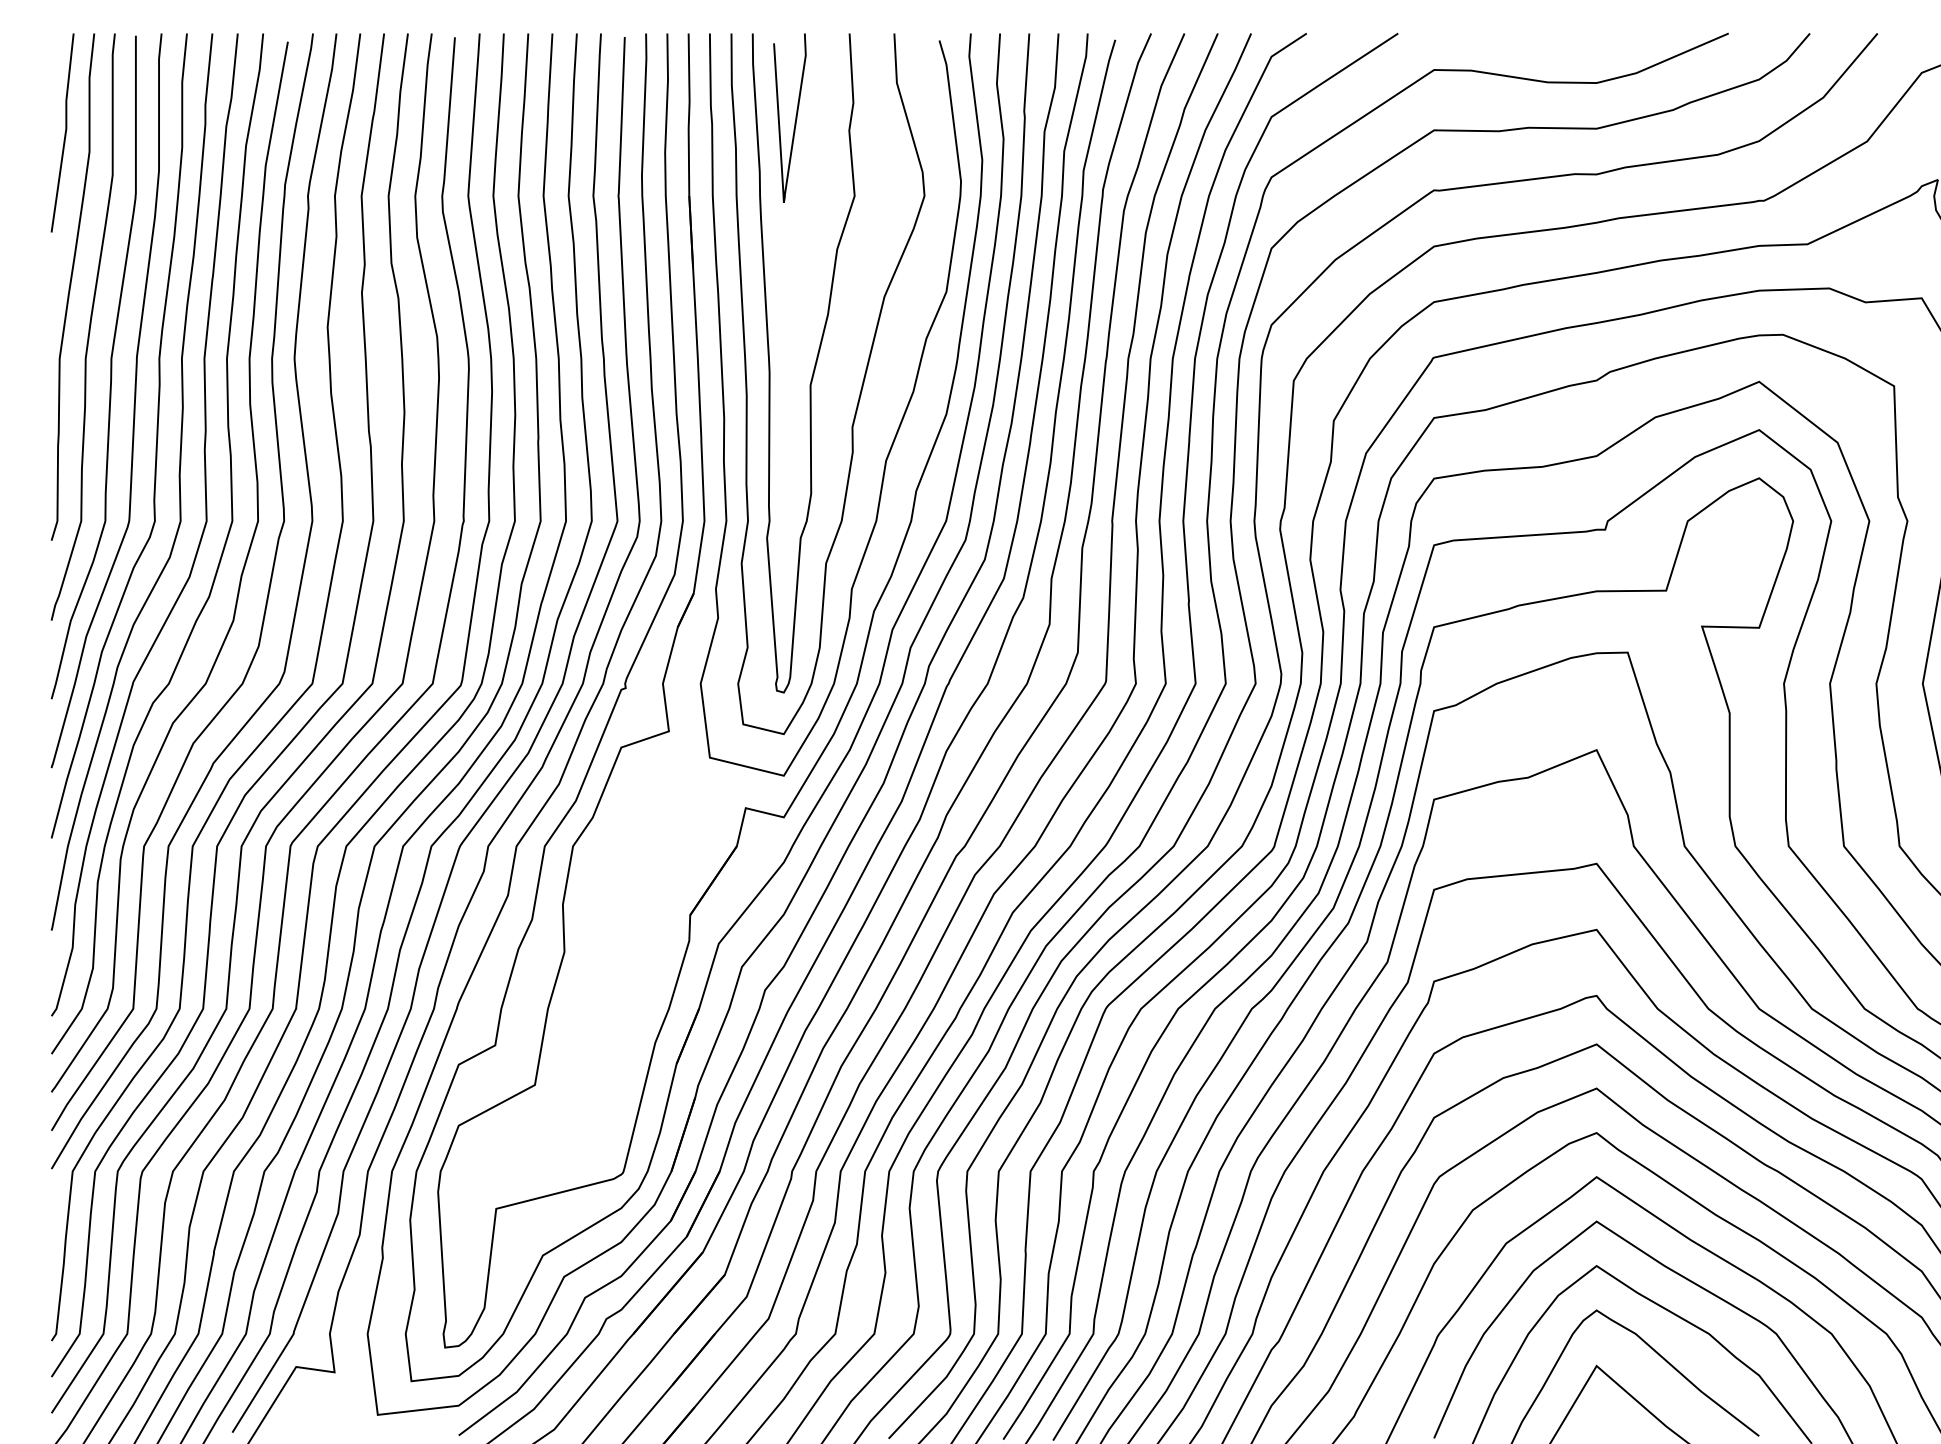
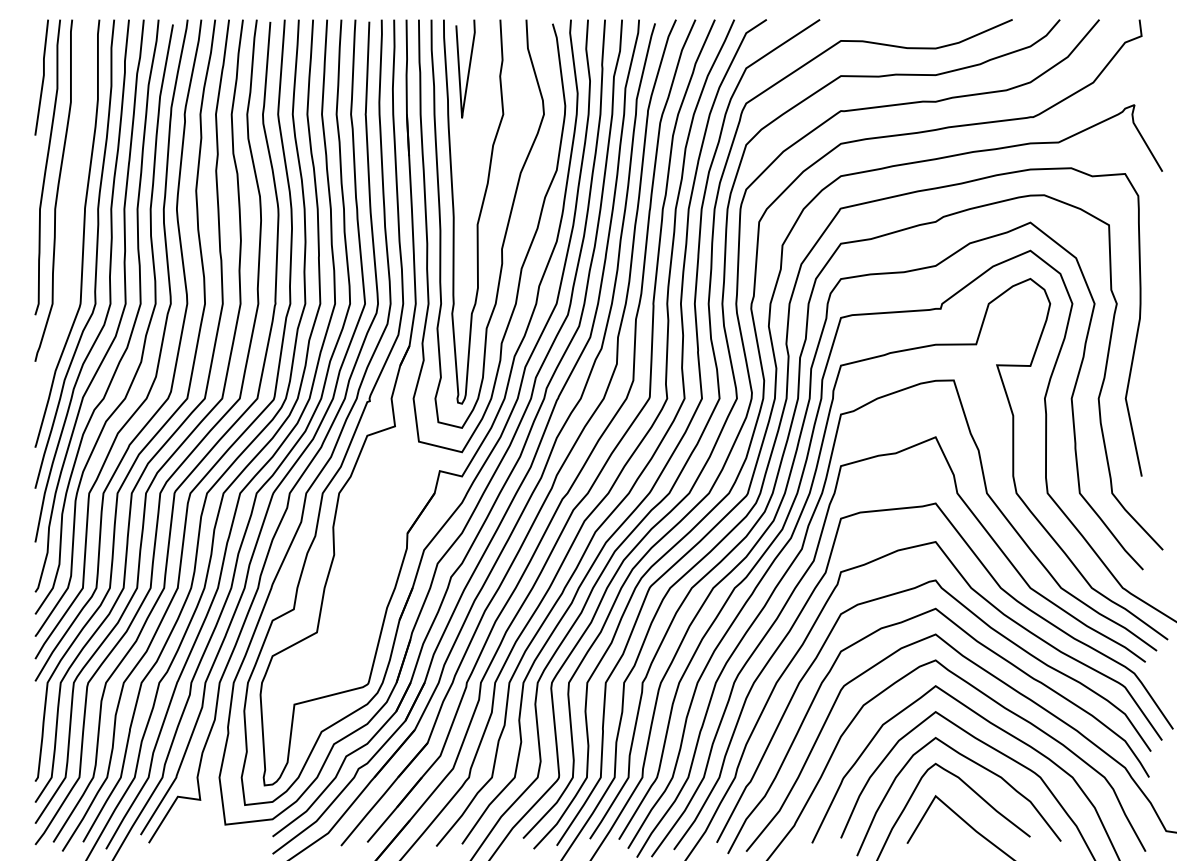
curve: (110, 367) -> (69, 214), removed

